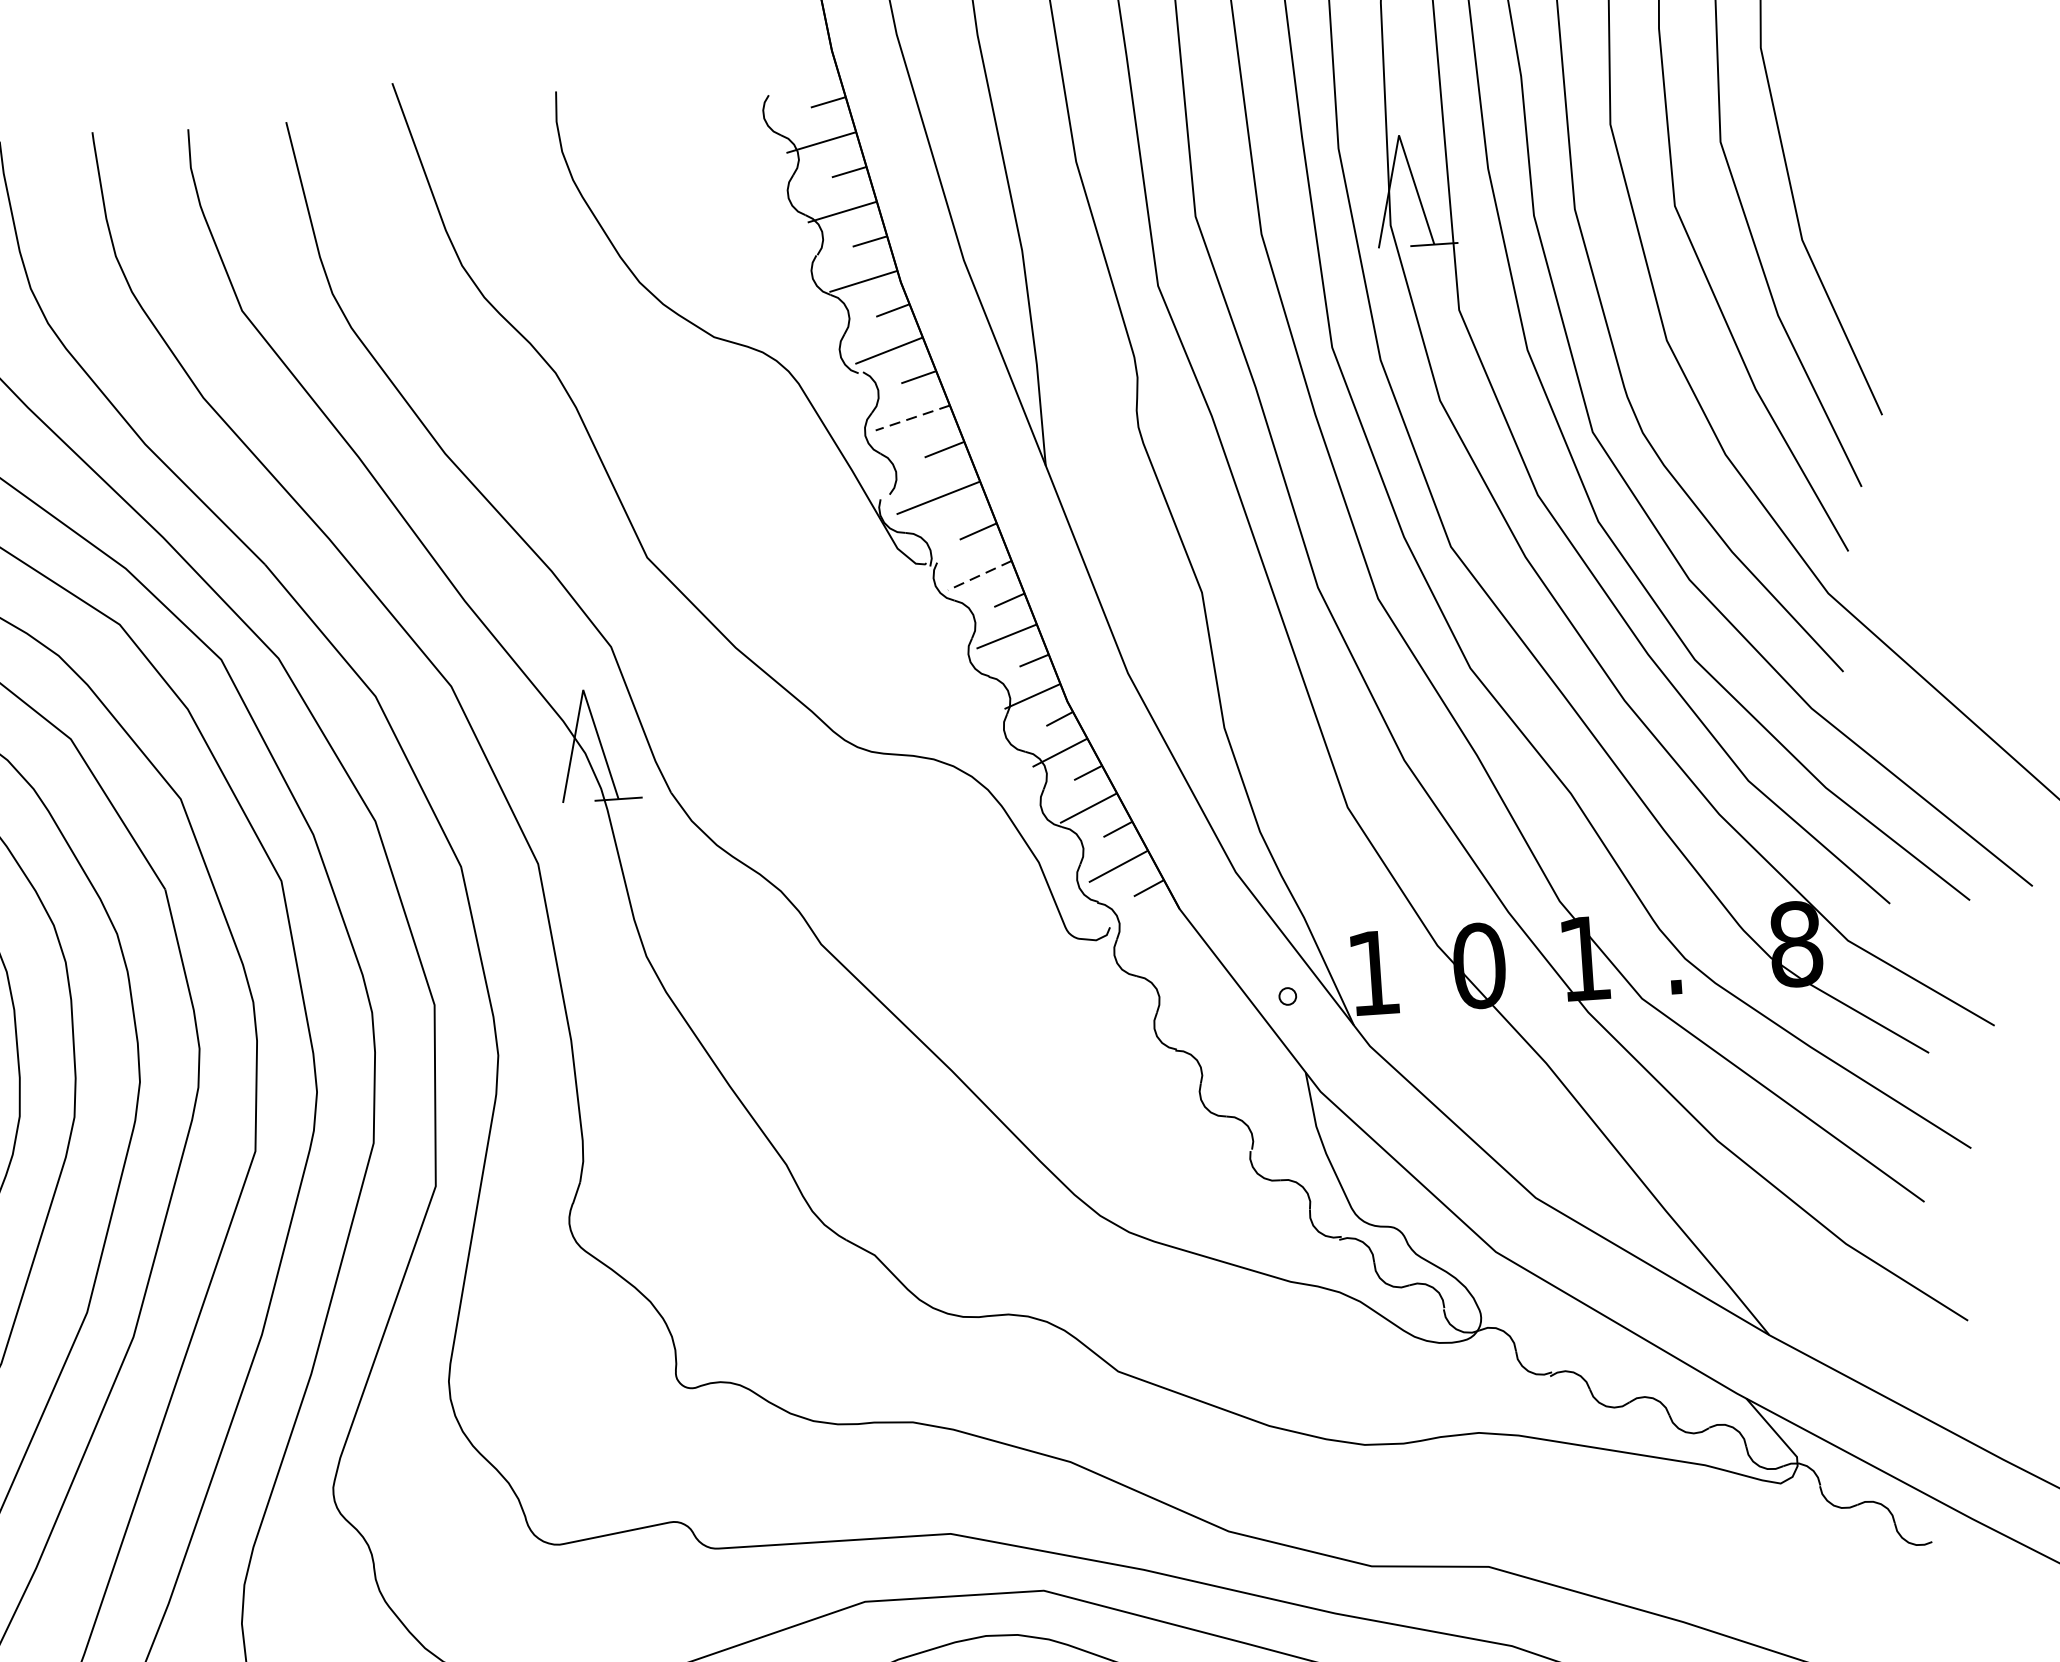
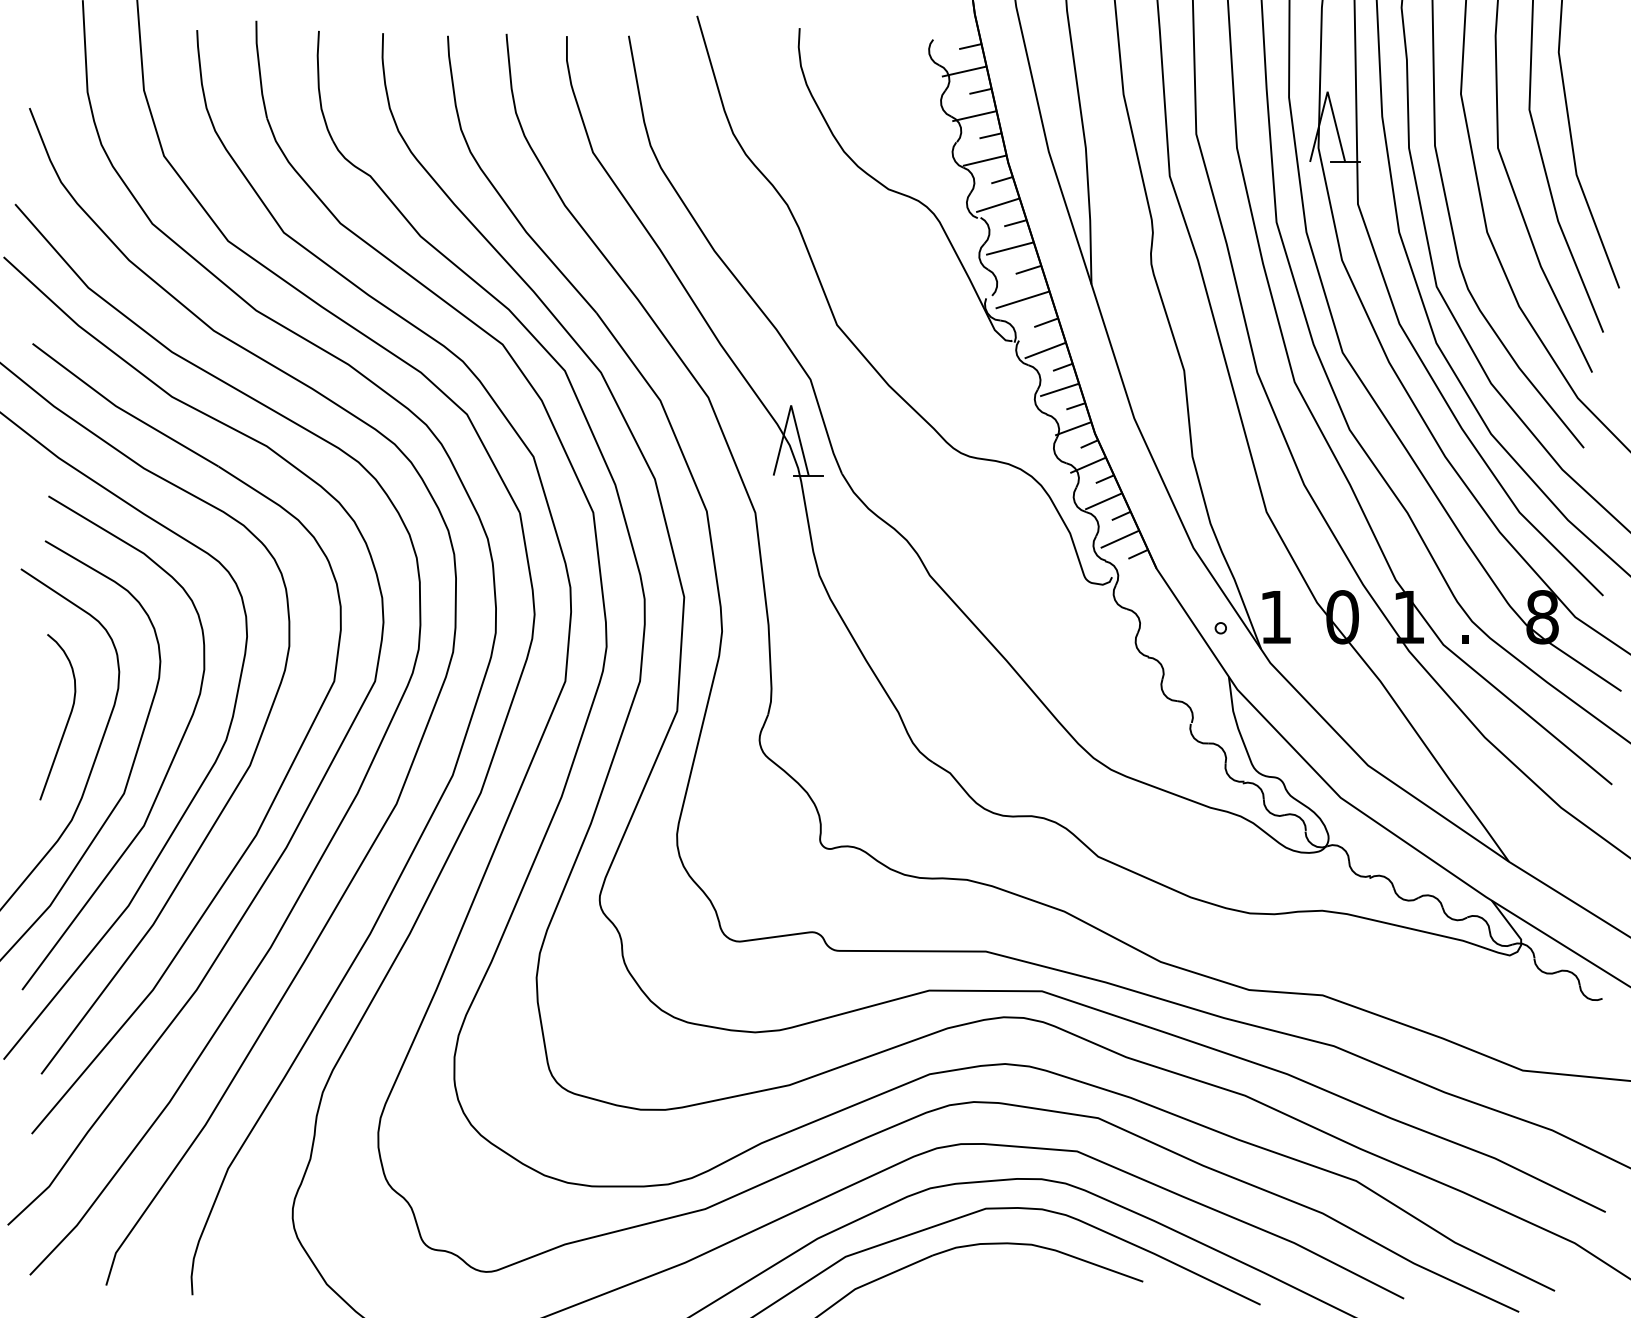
line: (912, 417) -> (1009, 248), dashed -> solid
line: (978, 575) -> (1044, 350), dashed -> solid

